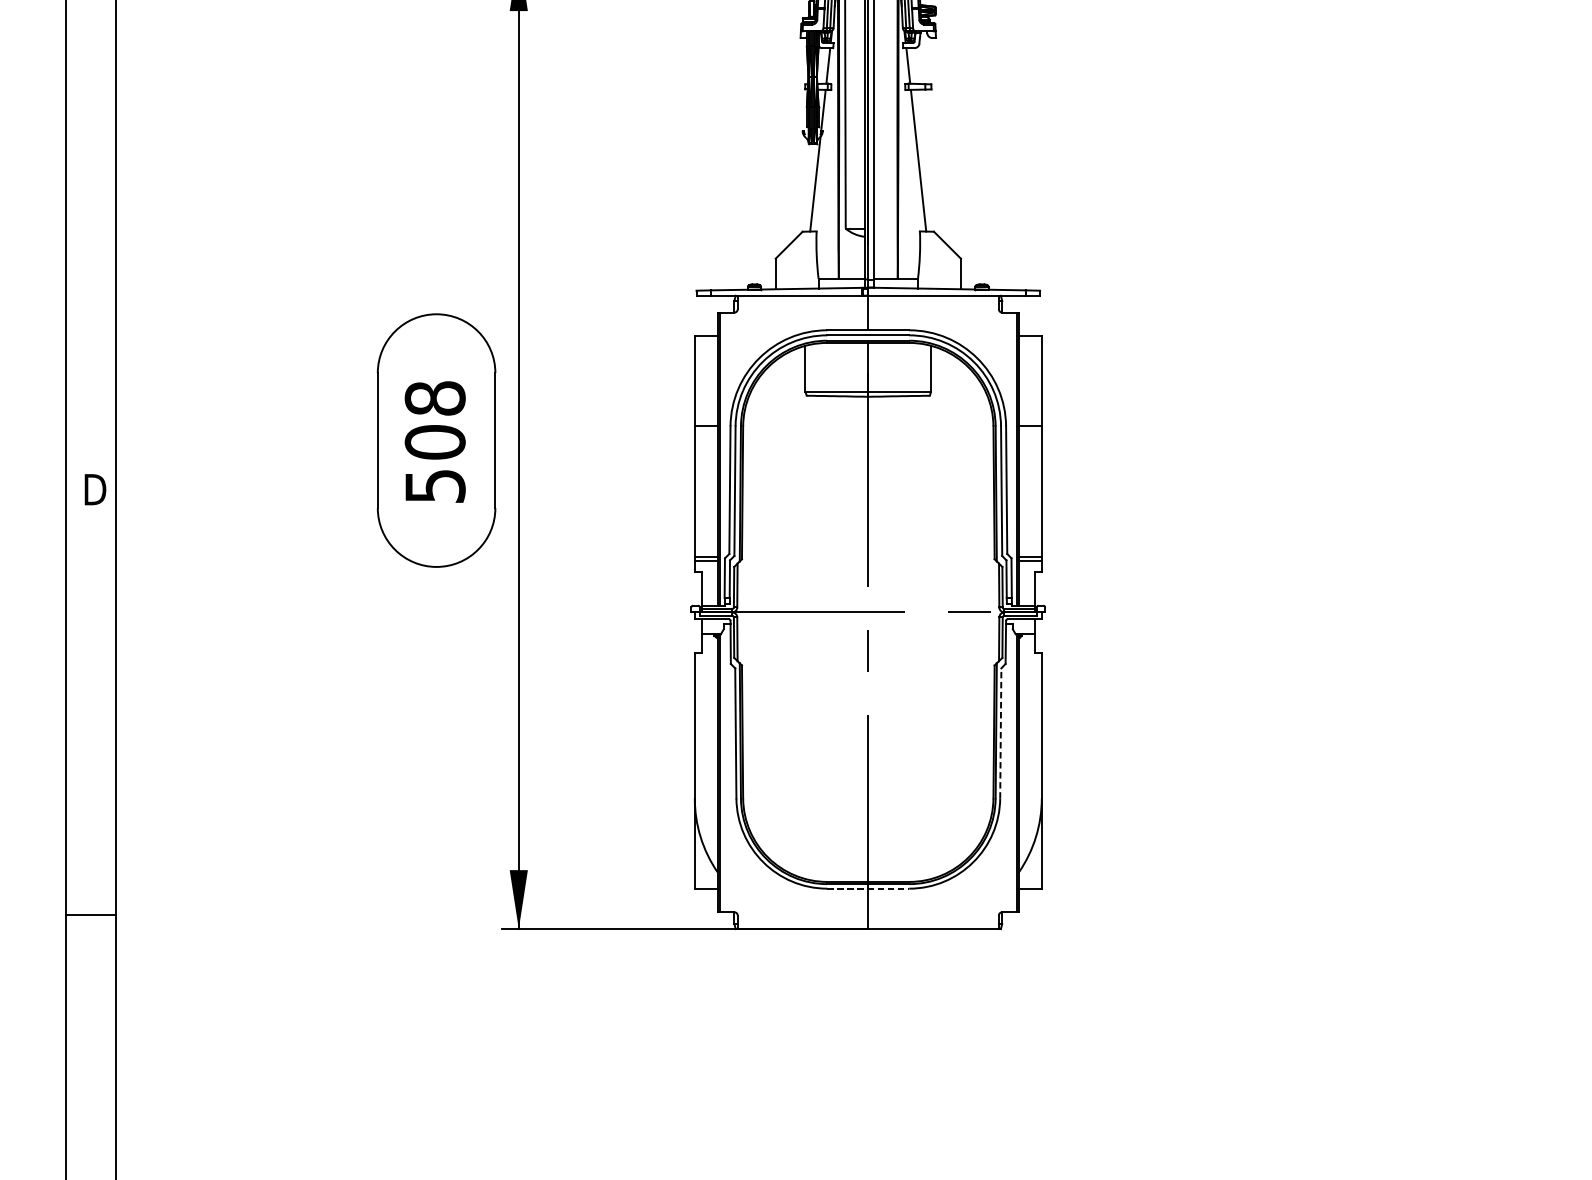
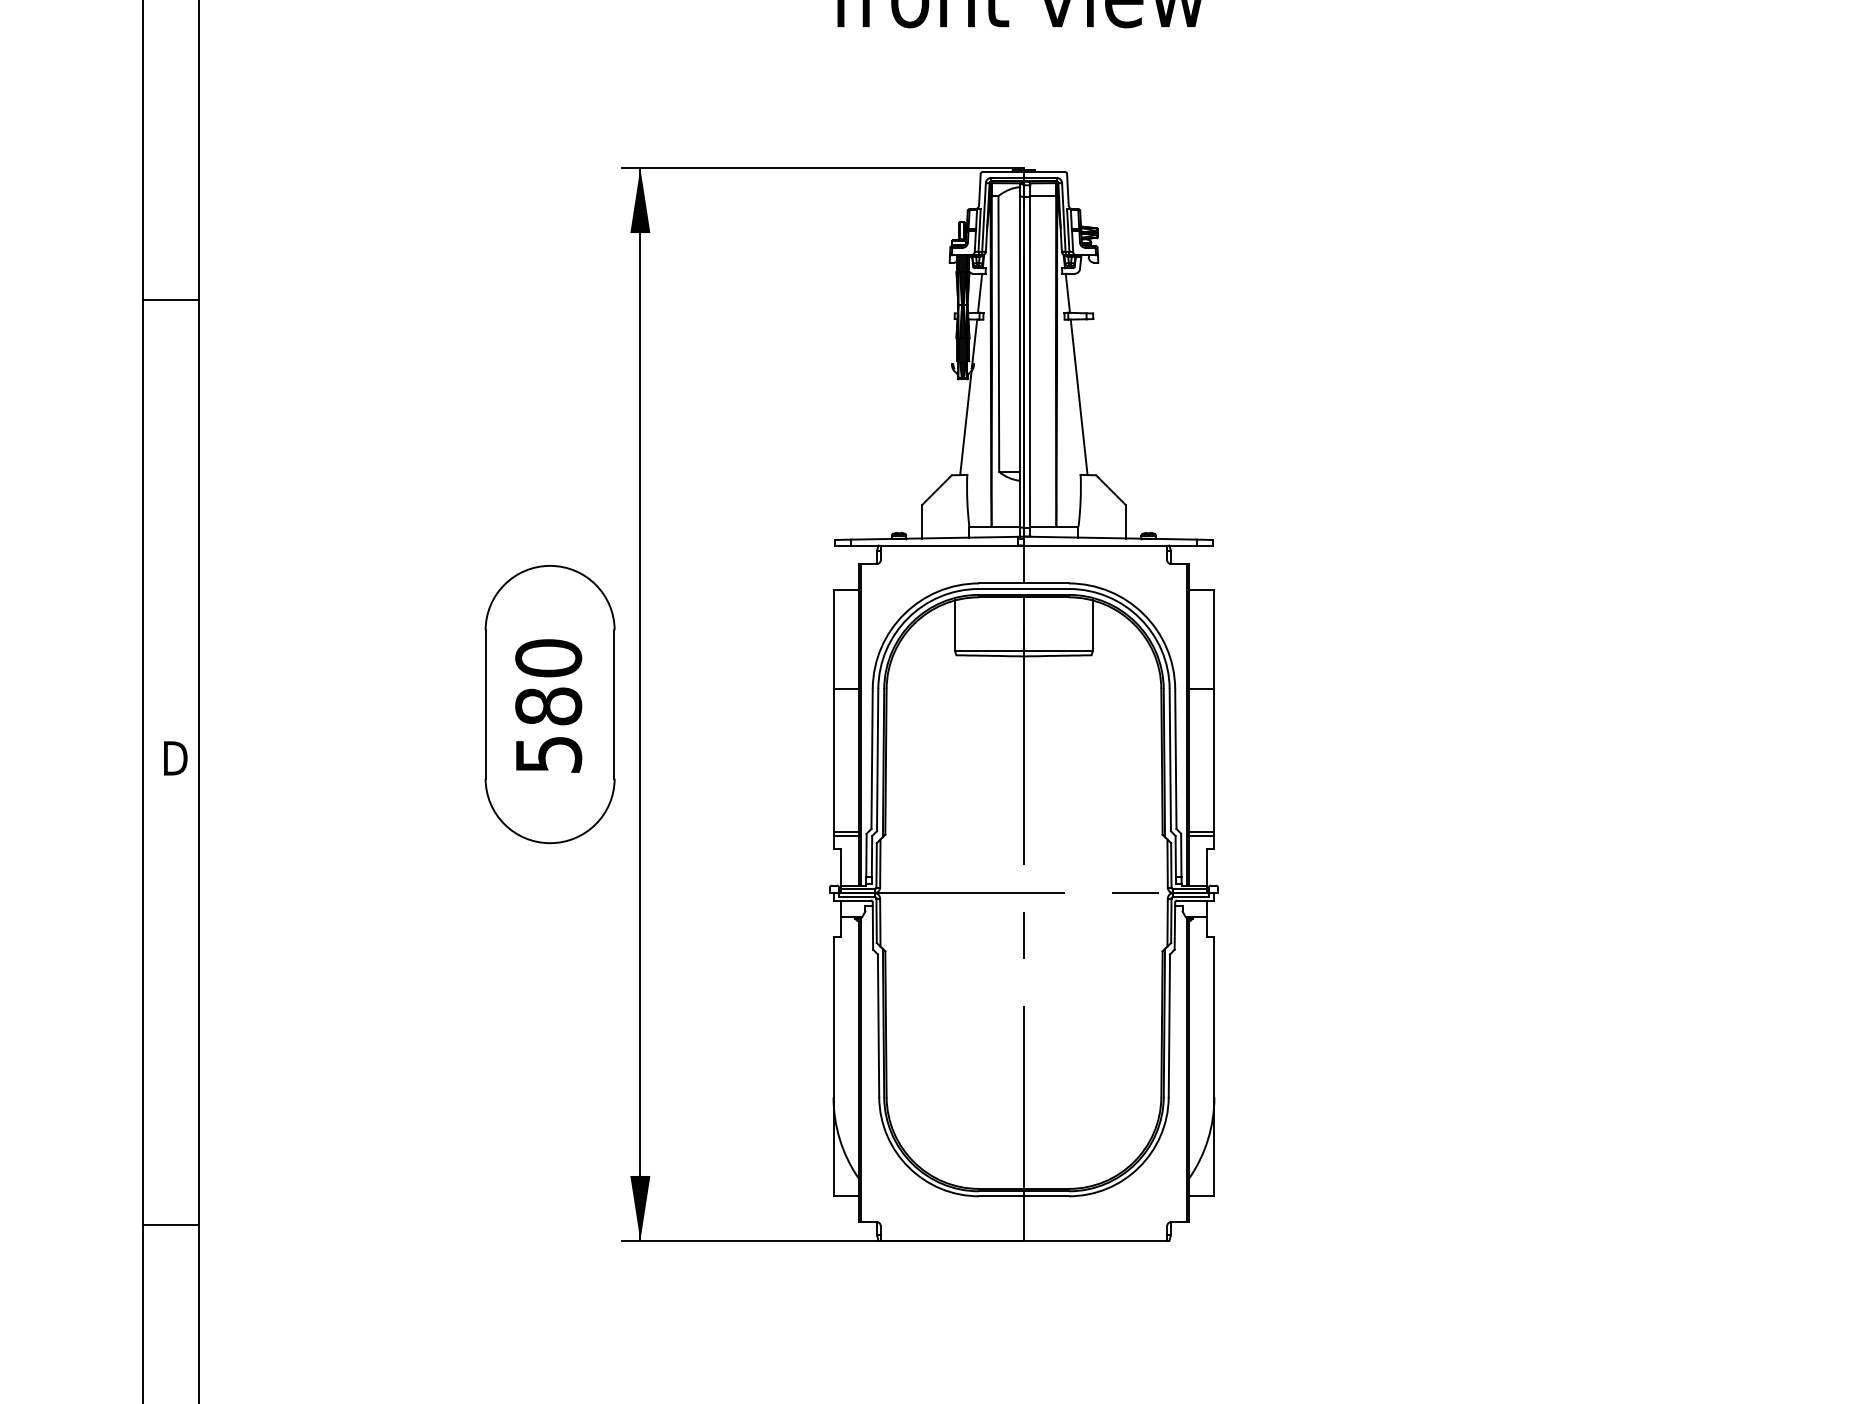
line: (90, 72) -> (170, 300), added
text: (435, 420) -> (548, 682), 508 -> 580
line: (1000, 733) -> (1169, 1025), dashed -> solid
line: (867, 888) -> (1023, 1196), dashed -> solid

